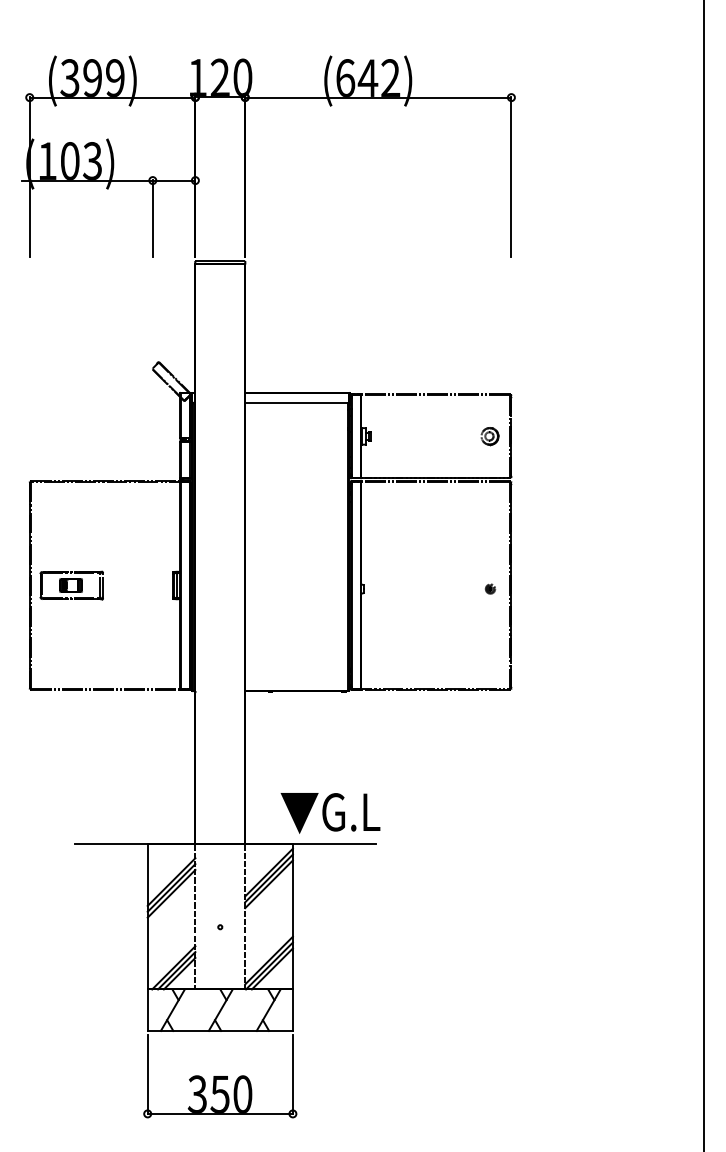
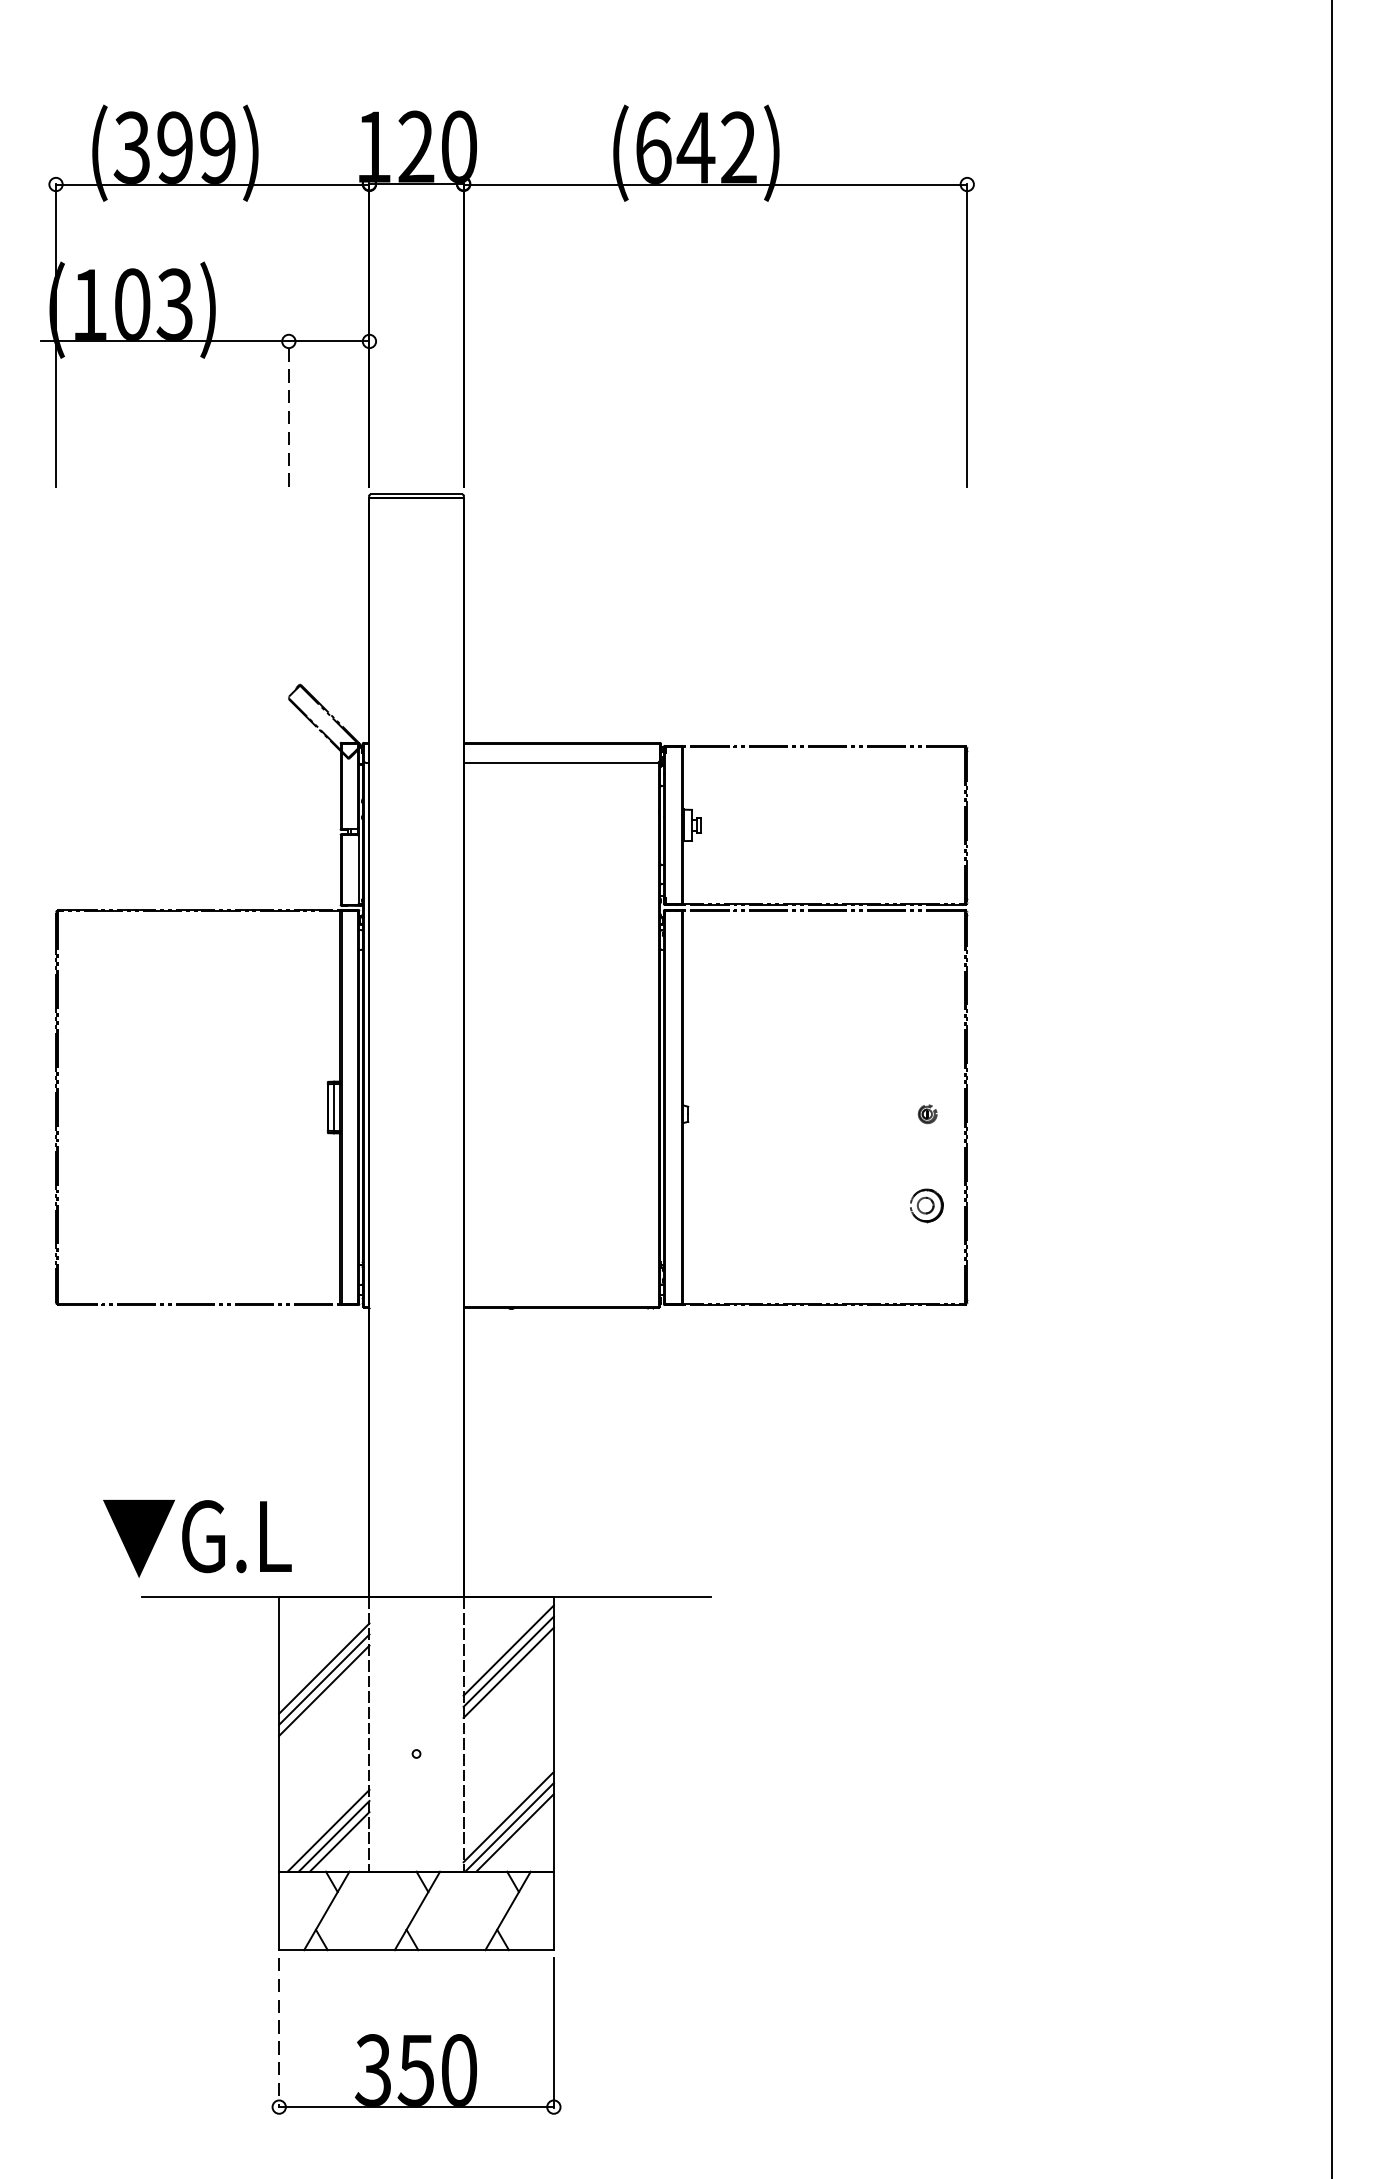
line: (152, 218) -> (288, 413), solid -> dashed
part: (489, 436) -> (925, 1205), moved
part: (71, 585) -> (135, 1107), removed
text: (330, 813) -> (197, 1538), moved
line: (147, 1074) -> (278, 2032), solid -> dashed

